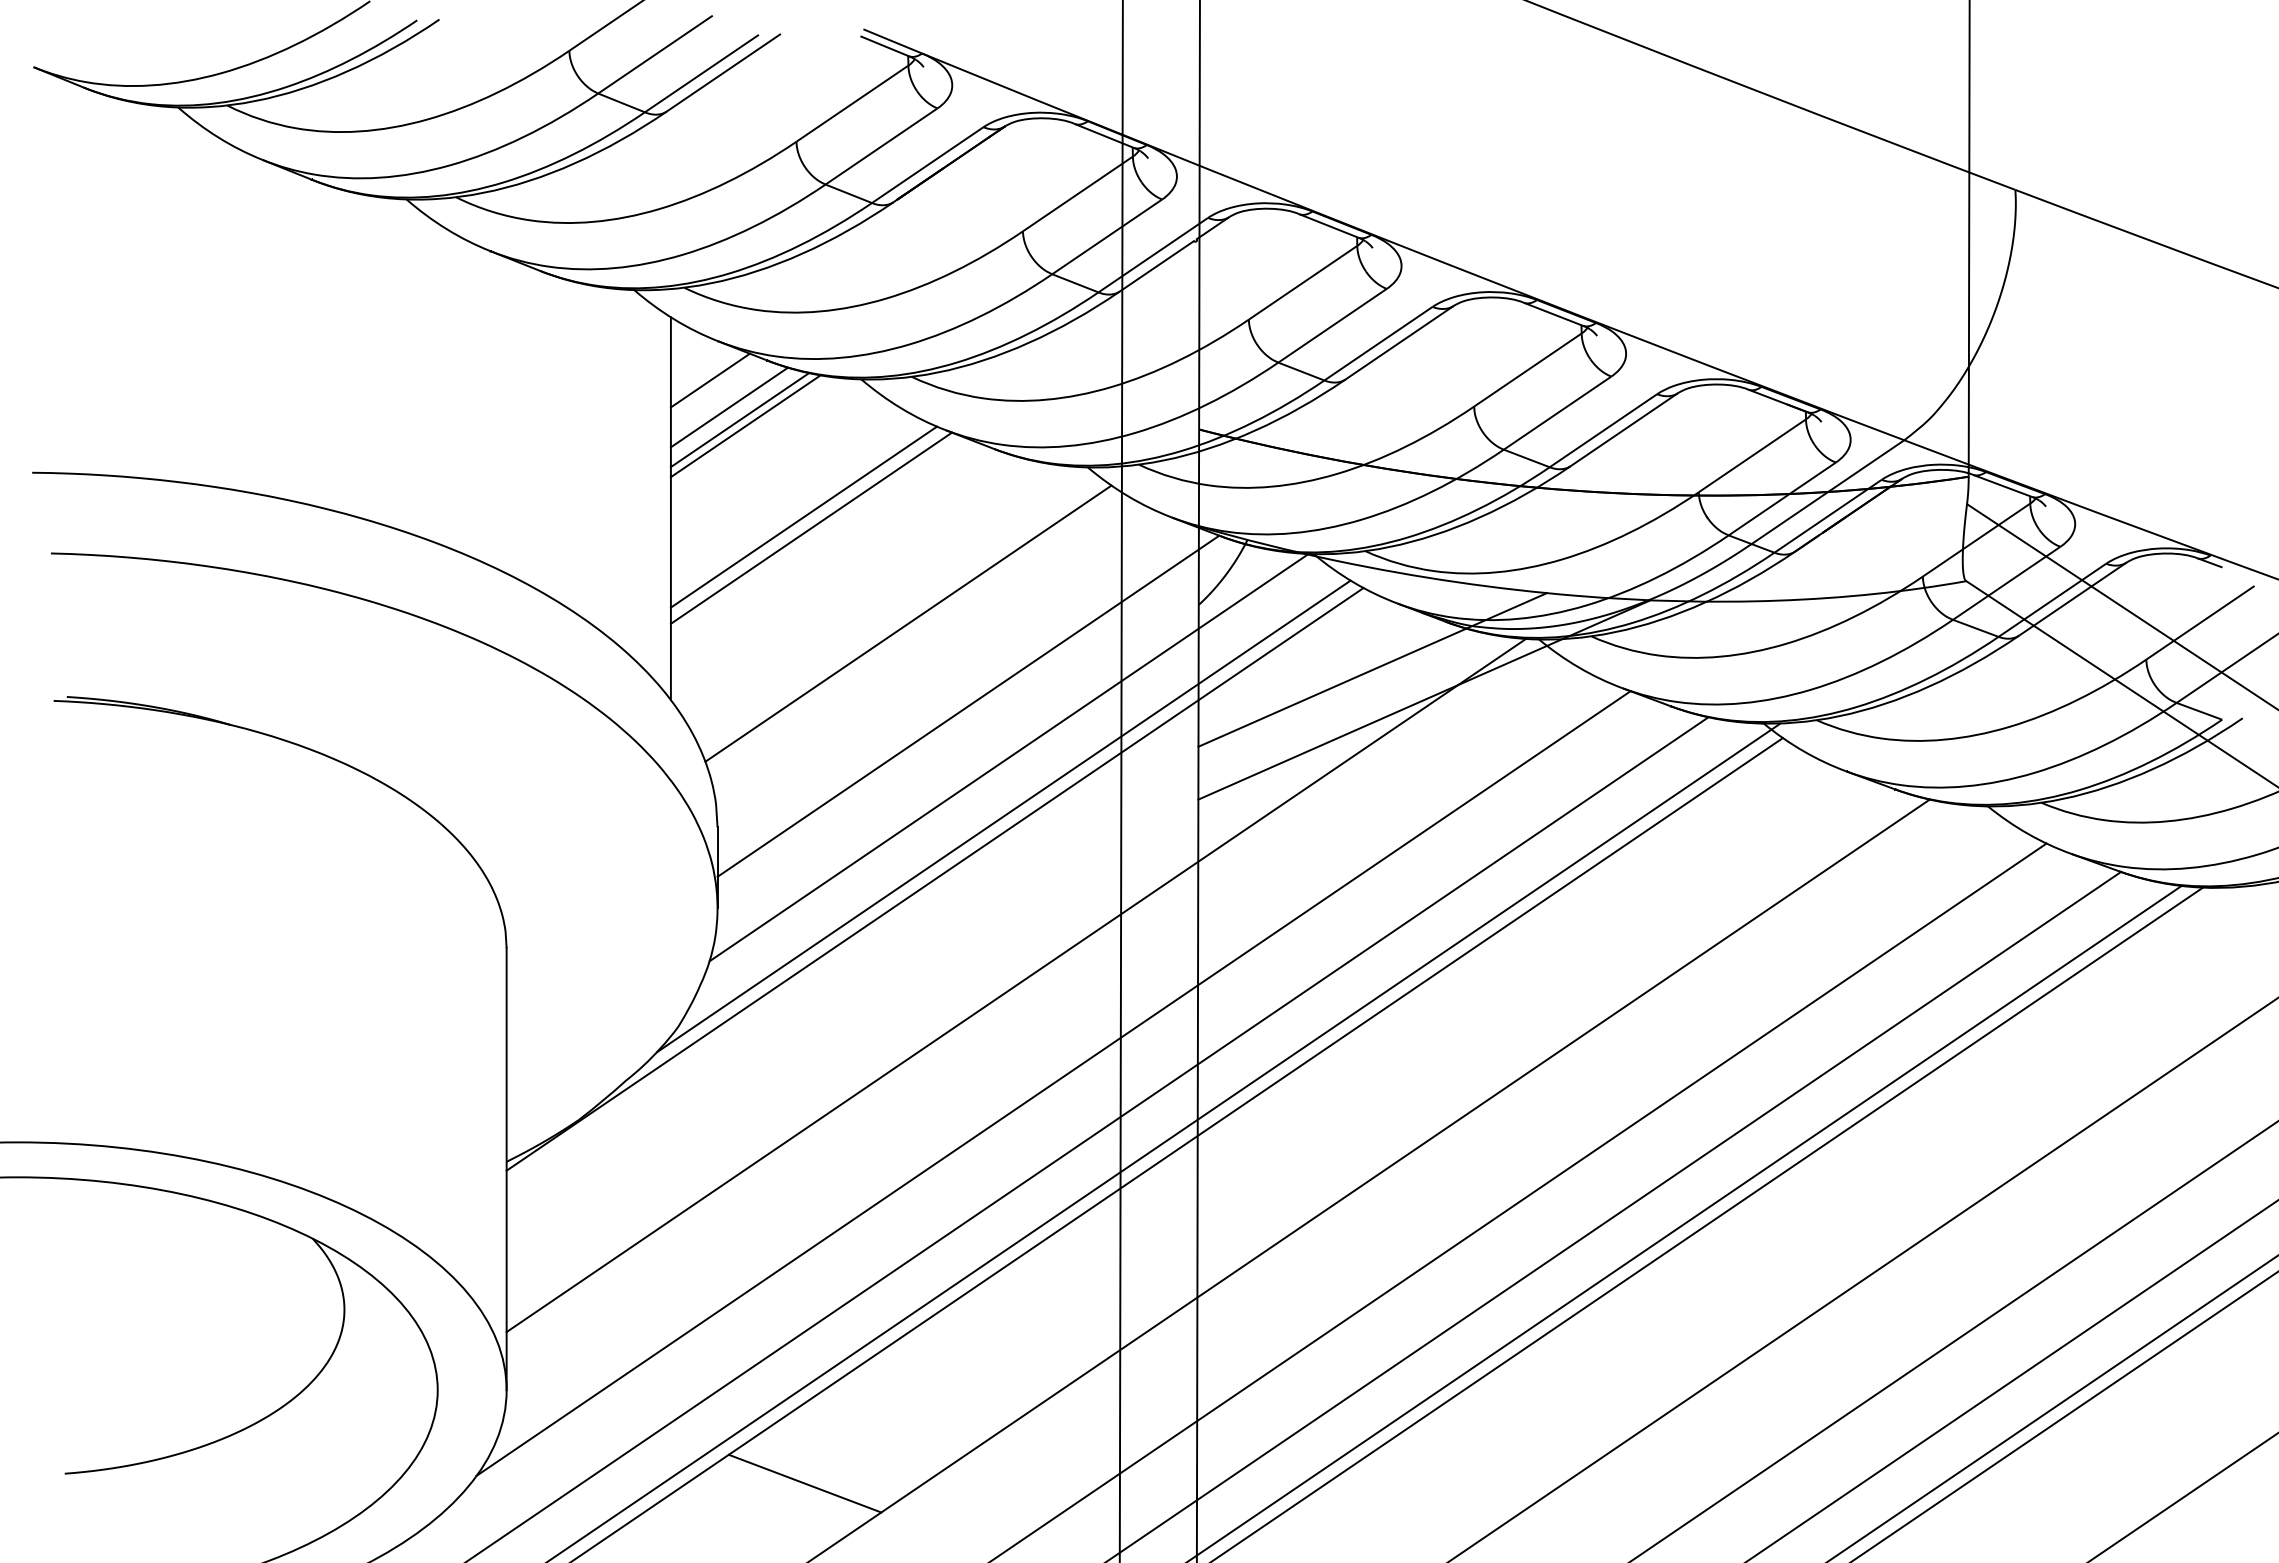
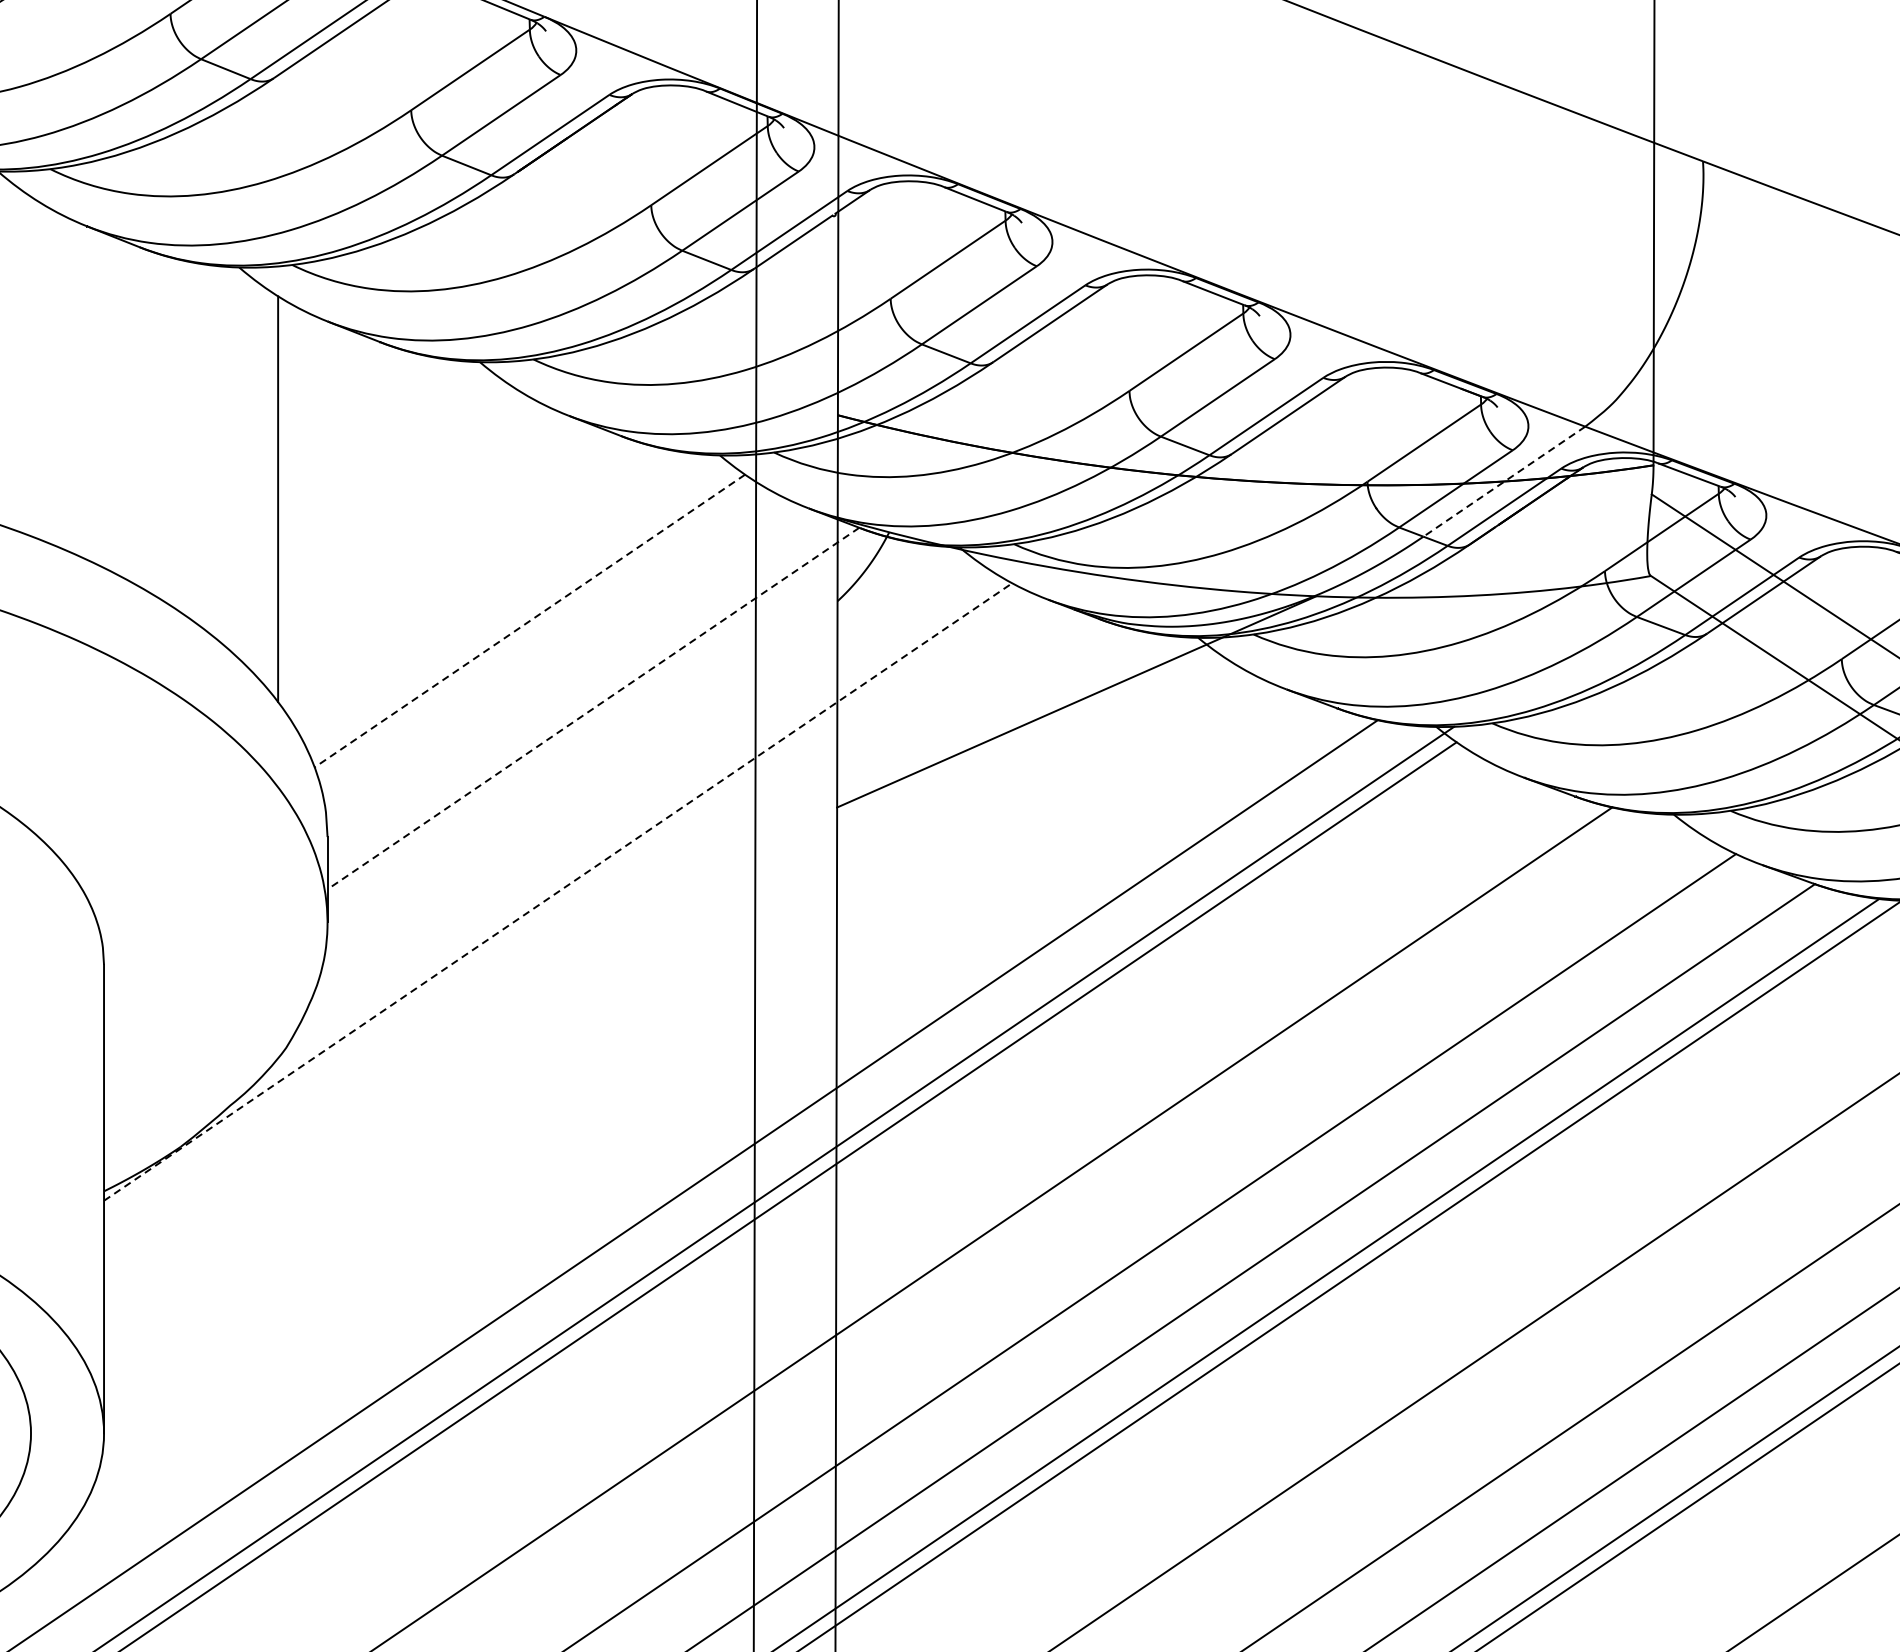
line: (709, 380) -> (319, 363), removed
line: (728, 407) -> (339, 391), removed
line: (739, 420) -> (350, 405), removed
line: (745, 426) -> (357, 412), removed
line: (1827, 492) -> (1503, 482), solid -> dashed
line: (803, 516) -> (418, 507), removed
line: (811, 527) -> (427, 519), removed
line: (908, 623) -> (529, 620), solid -> dashed
line: (1372, 669) -> (1021, 669), removed
line: (968, 706) -> (593, 708), solid -> dashed
line: (1008, 757) -> (635, 762), removed
line: (1003, 816) -> (630, 825), removed
line: (935, 879) -> (558, 892), solid -> dashed
line: (1015, 985) -> (643, 1004), removed
line: (1053, 1083) -> (683, 1108), removed
line: (804, 1483) -> (419, 1532), removed

